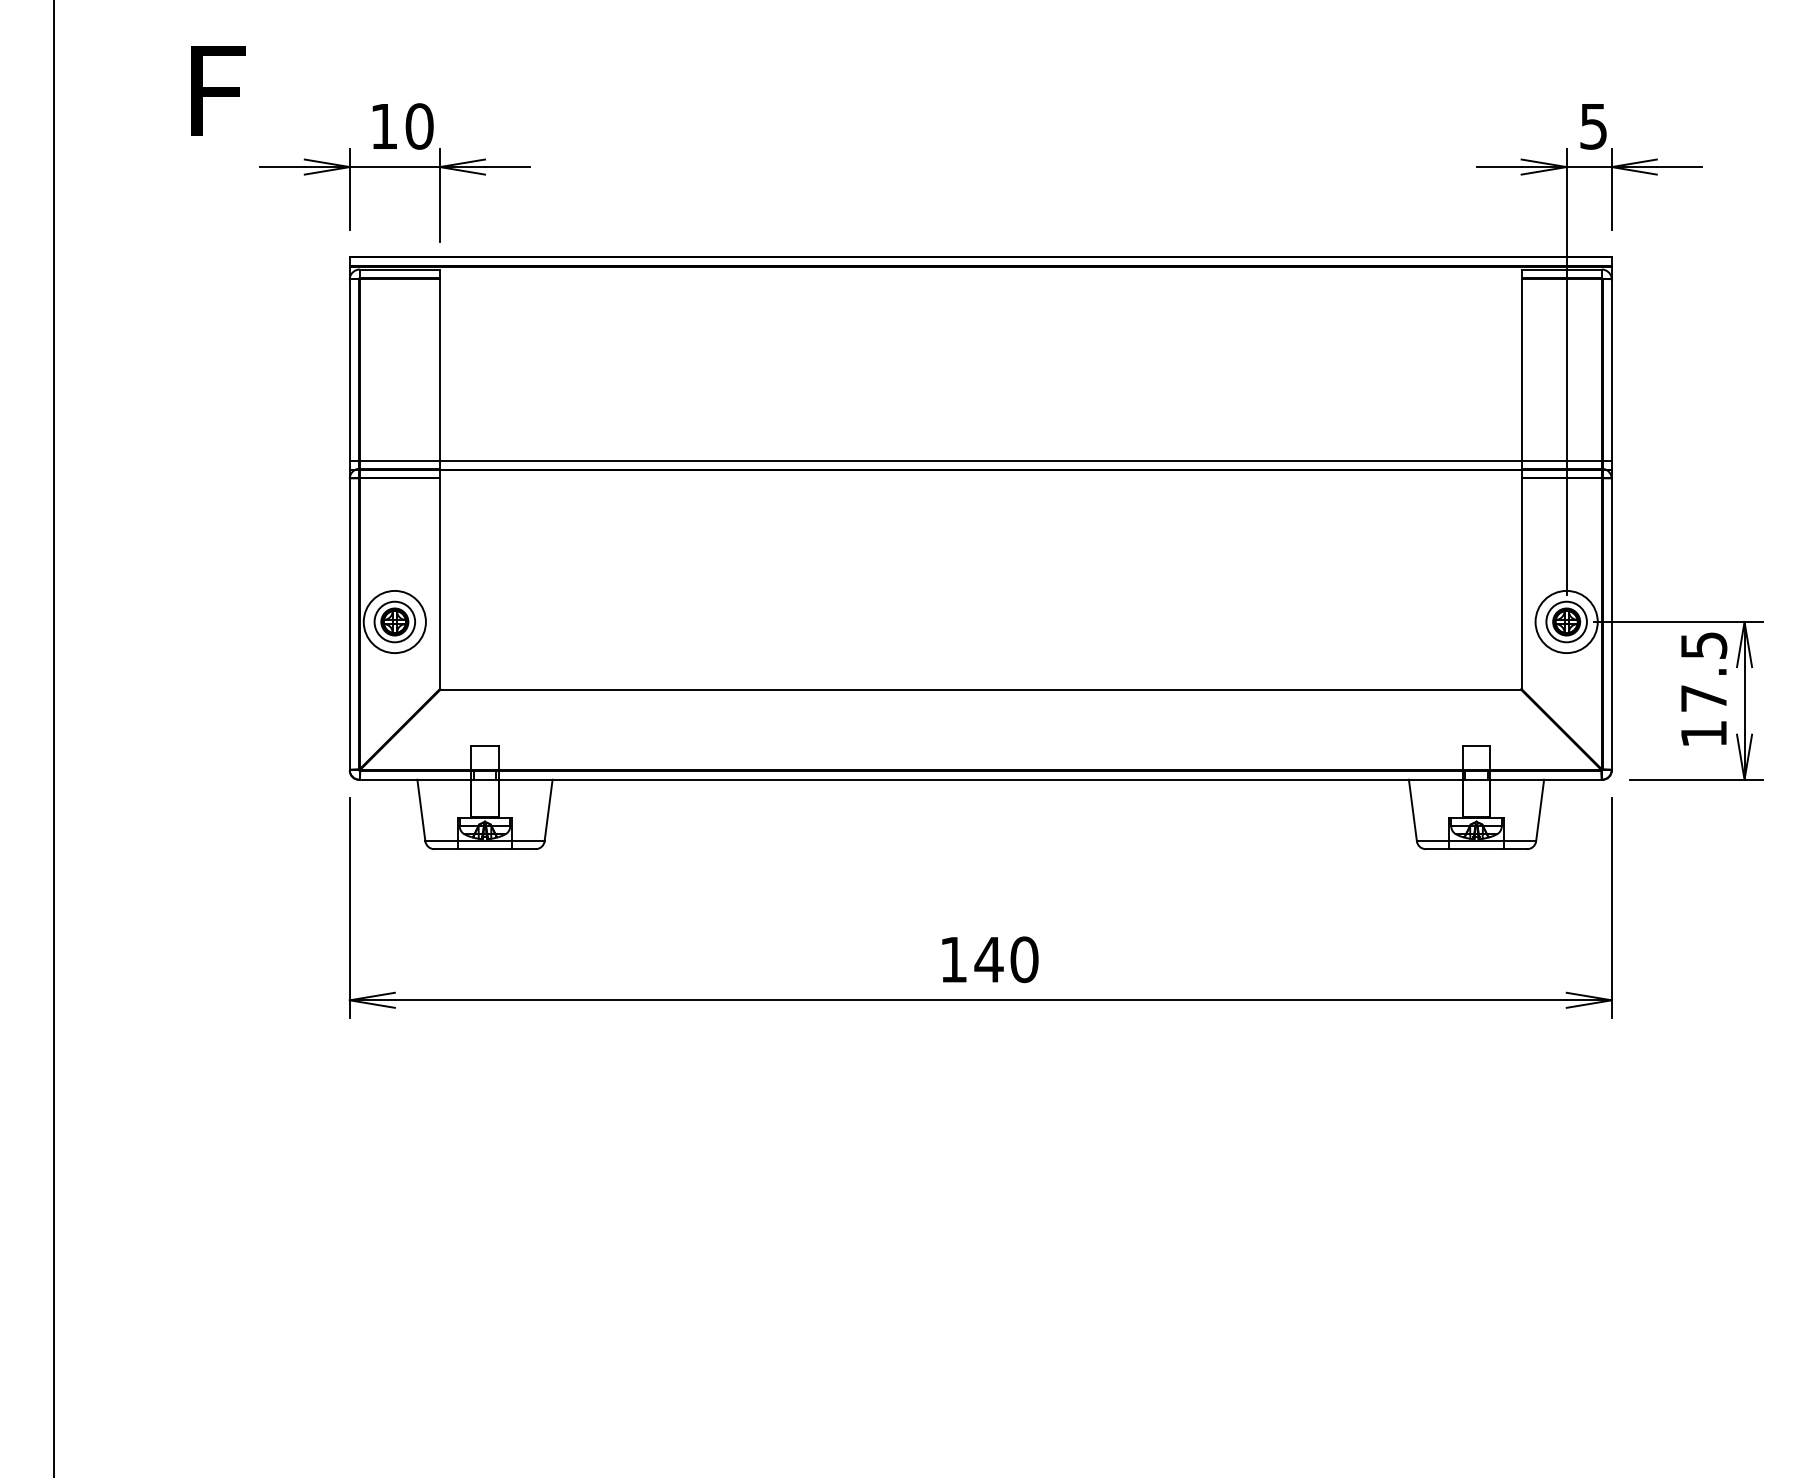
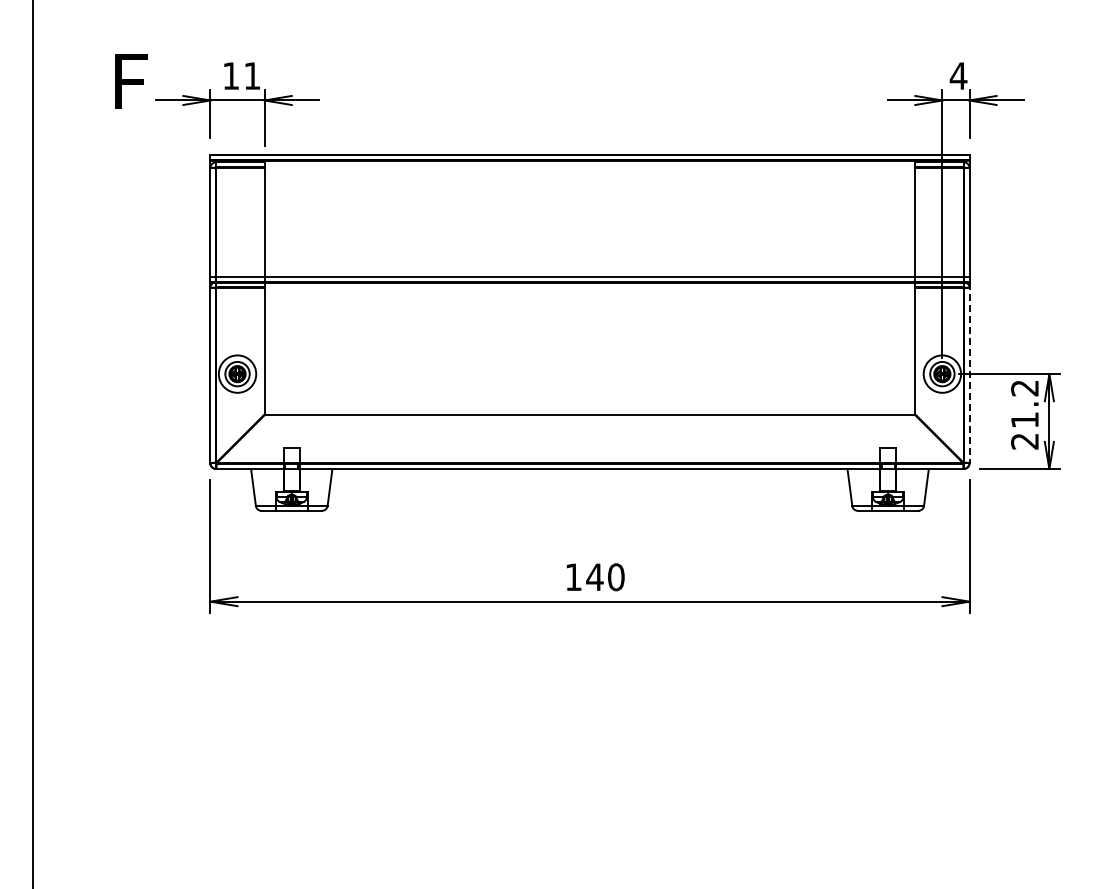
text: (218, 90) -> (131, 81), moved
text: (419, 127) -> (252, 76), 10 -> 11
text: (1593, 127) -> (958, 76), 5 -> 4
line: (1611, 620) -> (969, 373), solid -> dashed
text: (1703, 689) -> (1024, 414), 17.5 -> 21.2

